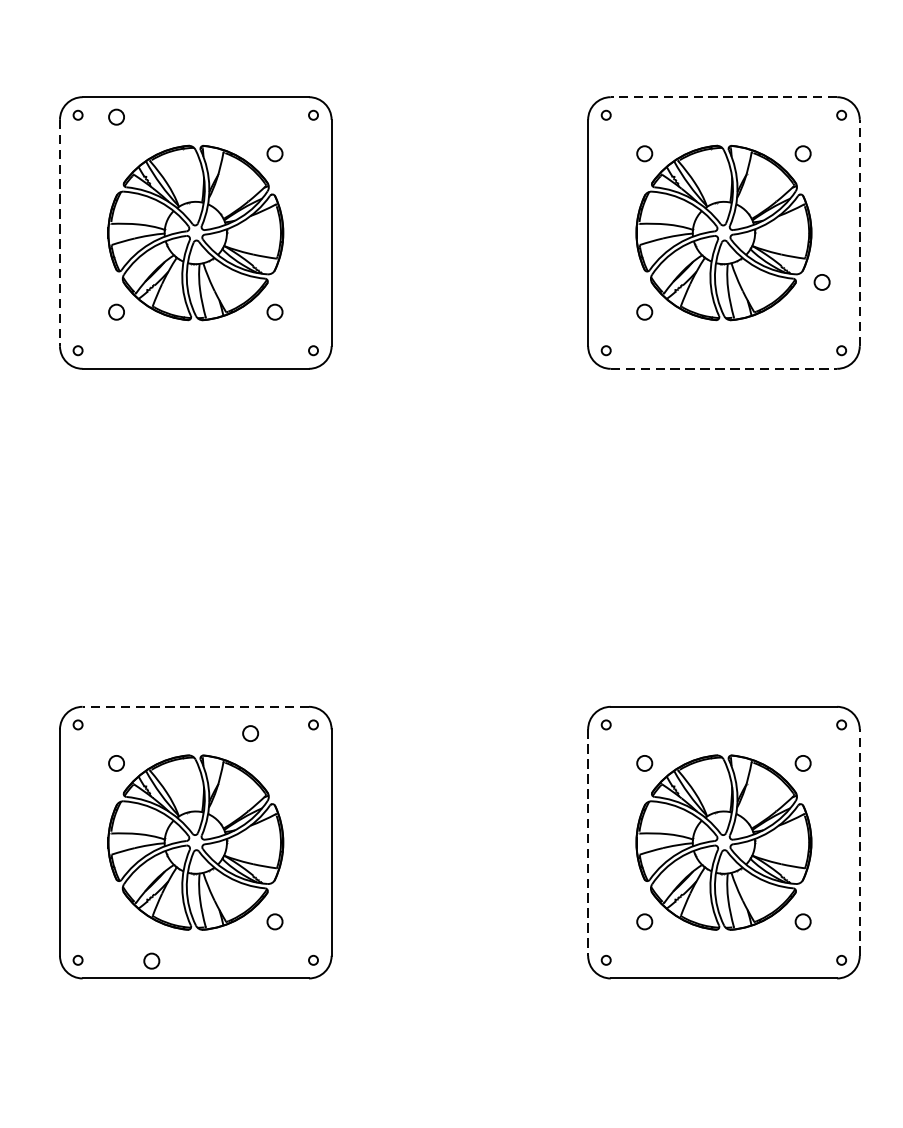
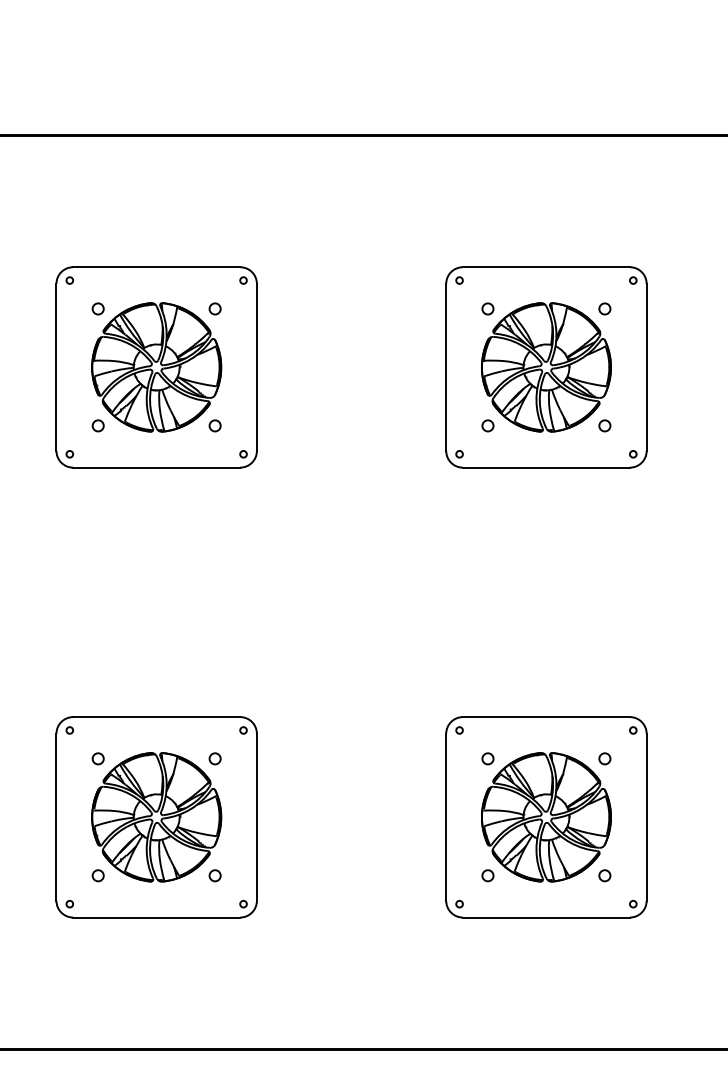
line: (724, 97) -> (546, 267), dashed -> solid
circle: (115, 116) -> (97, 308), moved
line: (60, 233) -> (56, 367), dashed -> solid
line: (859, 233) -> (646, 367), dashed -> solid
circle: (821, 281) -> (604, 425), moved
line: (724, 368) -> (546, 467), dashed -> solid
line: (195, 707) -> (156, 717), dashed -> solid
circle: (249, 733) -> (214, 758), moved
line: (588, 842) -> (446, 817), dashed -> solid
line: (859, 842) -> (646, 817), dashed -> solid
circle: (150, 960) -> (97, 875), moved

